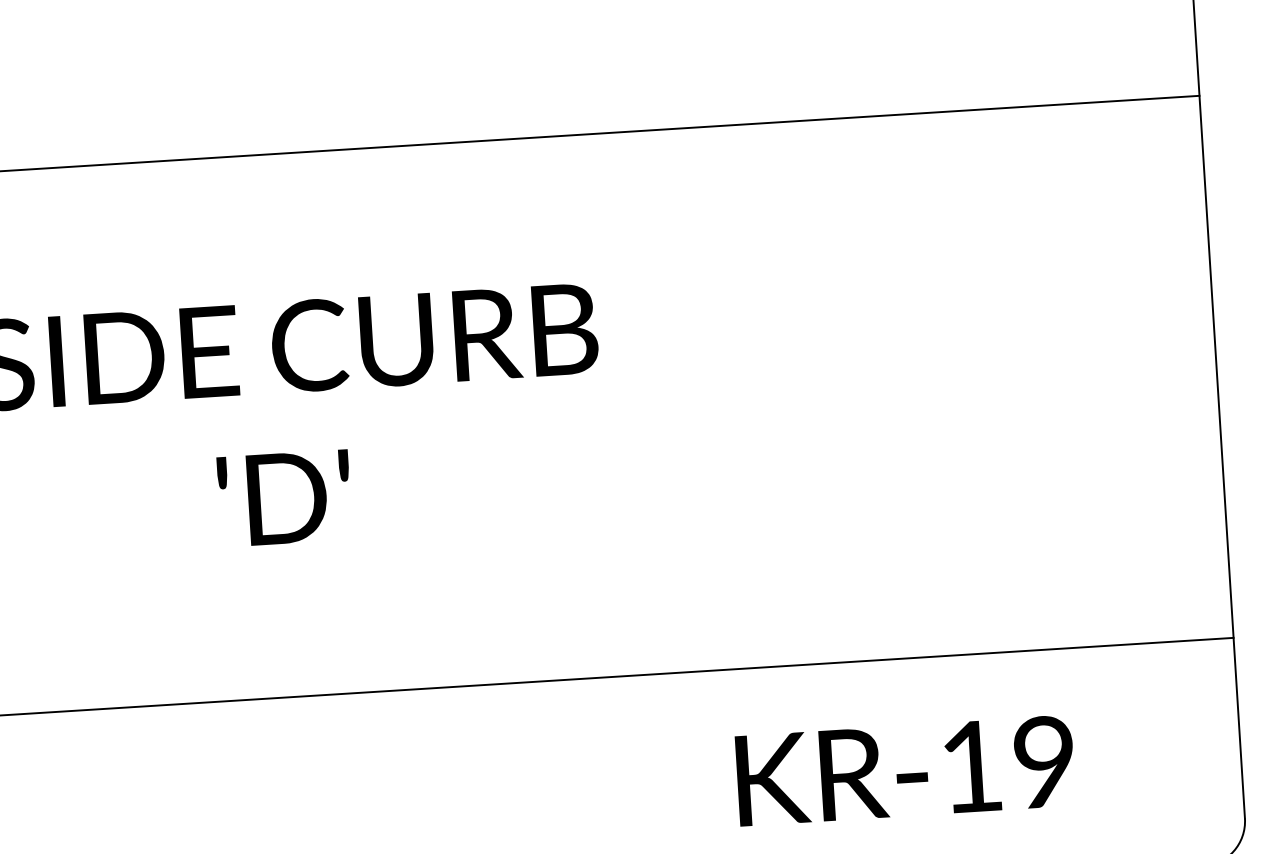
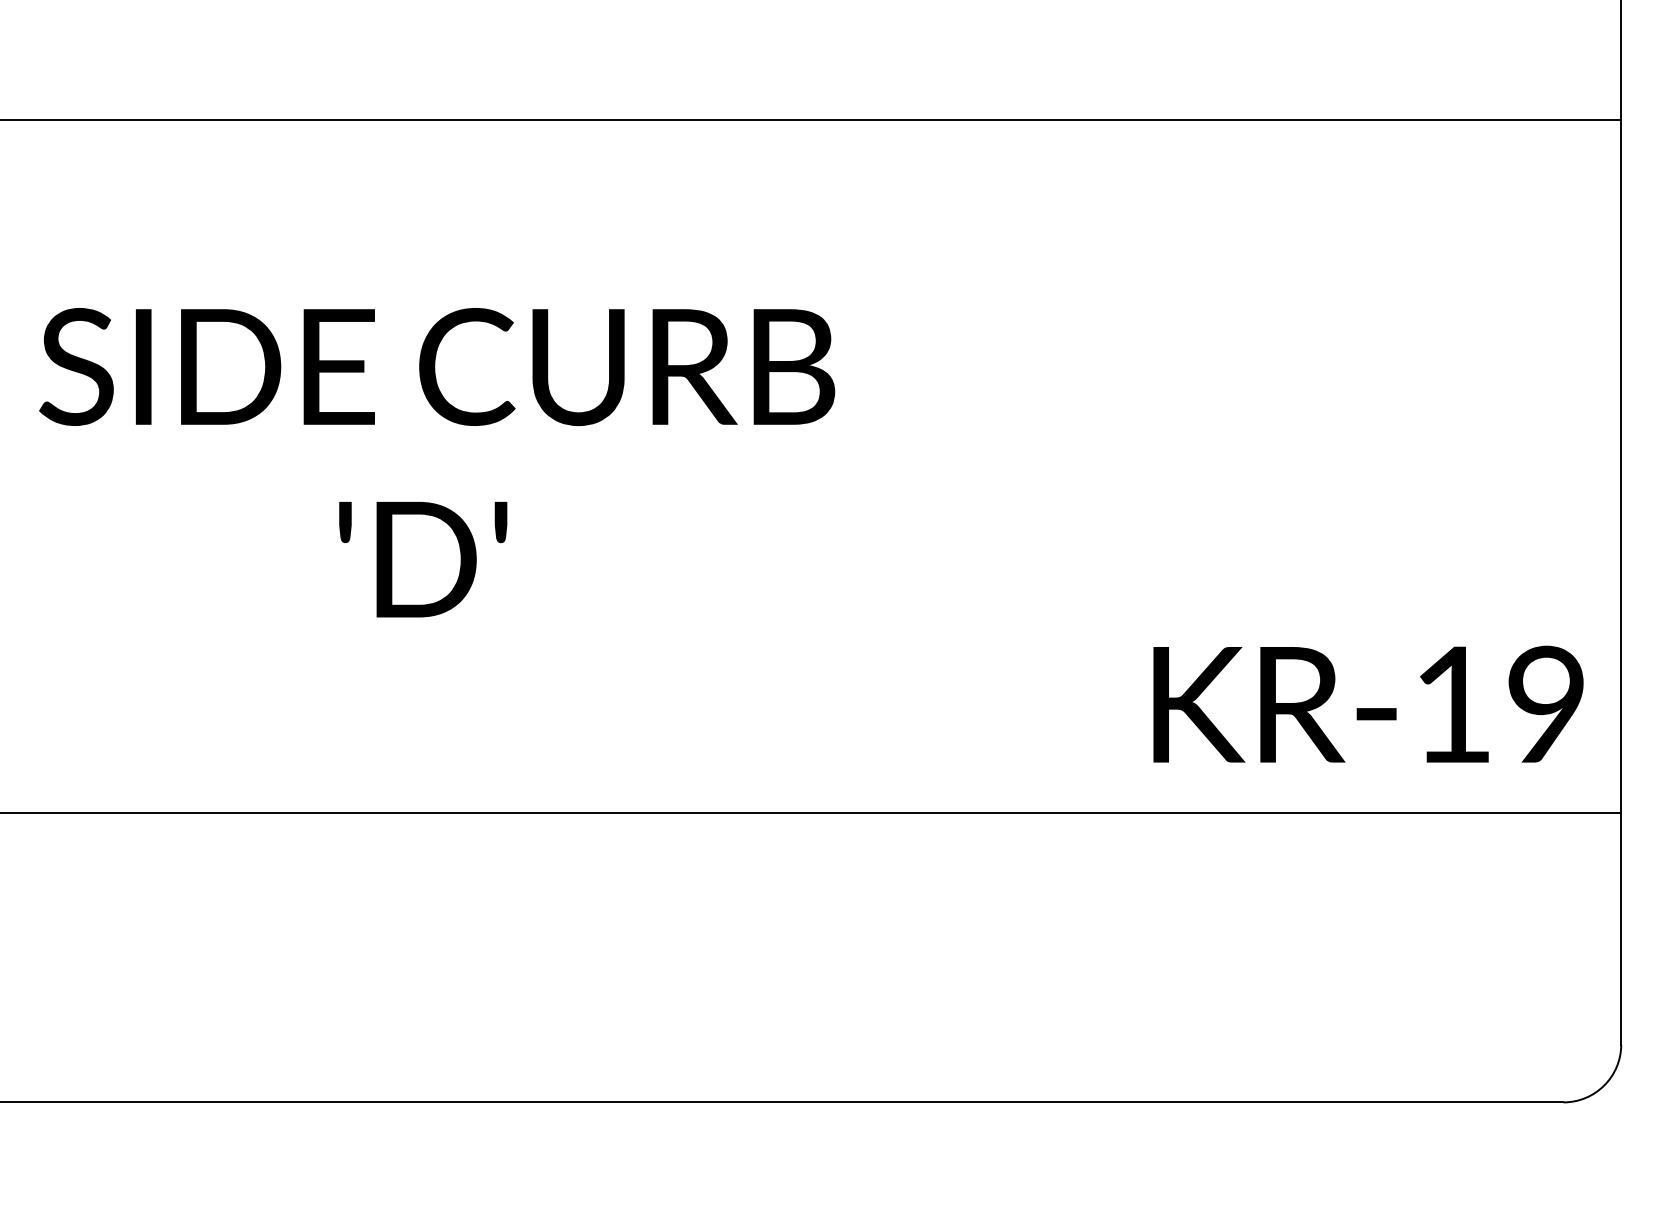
text: (905, 769) -> (1368, 703), moved

